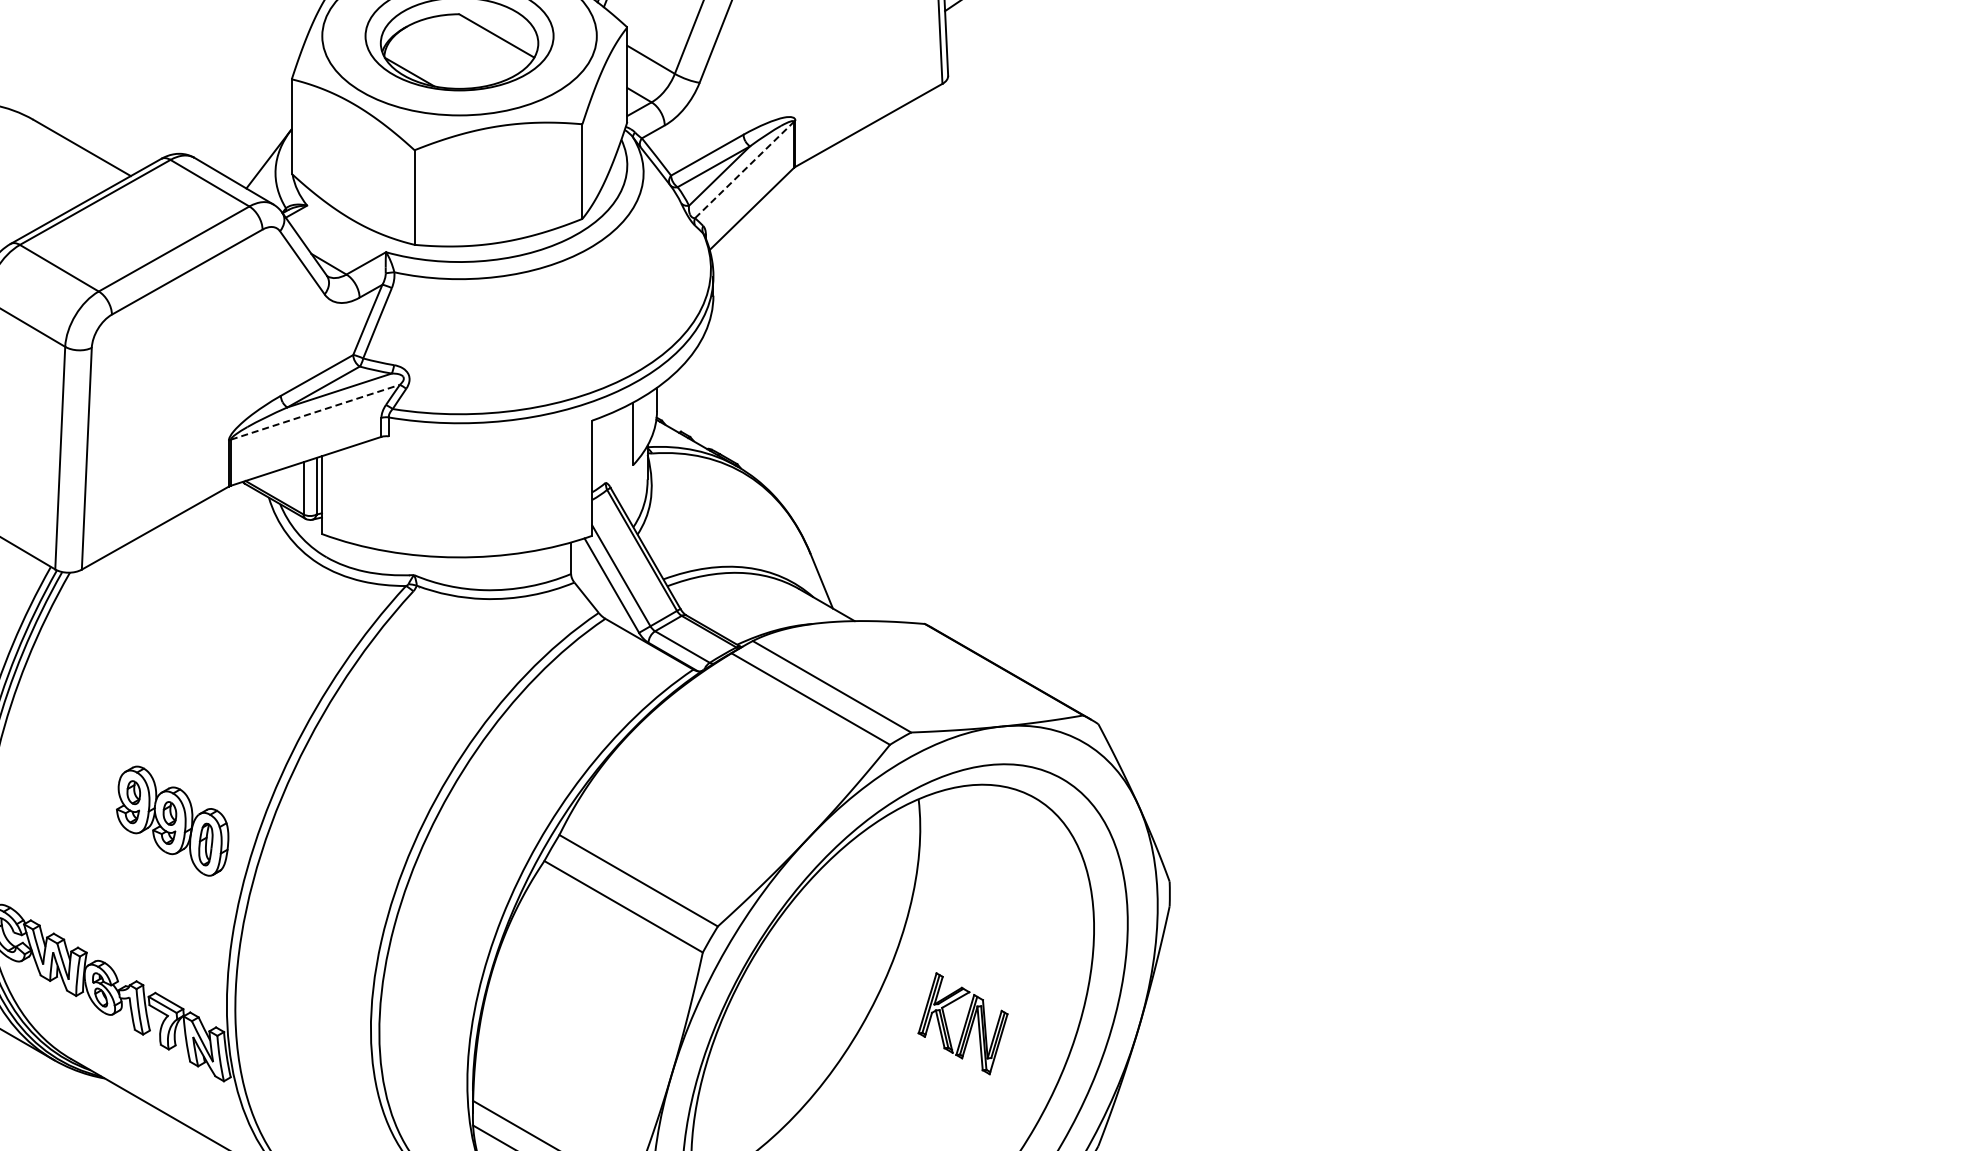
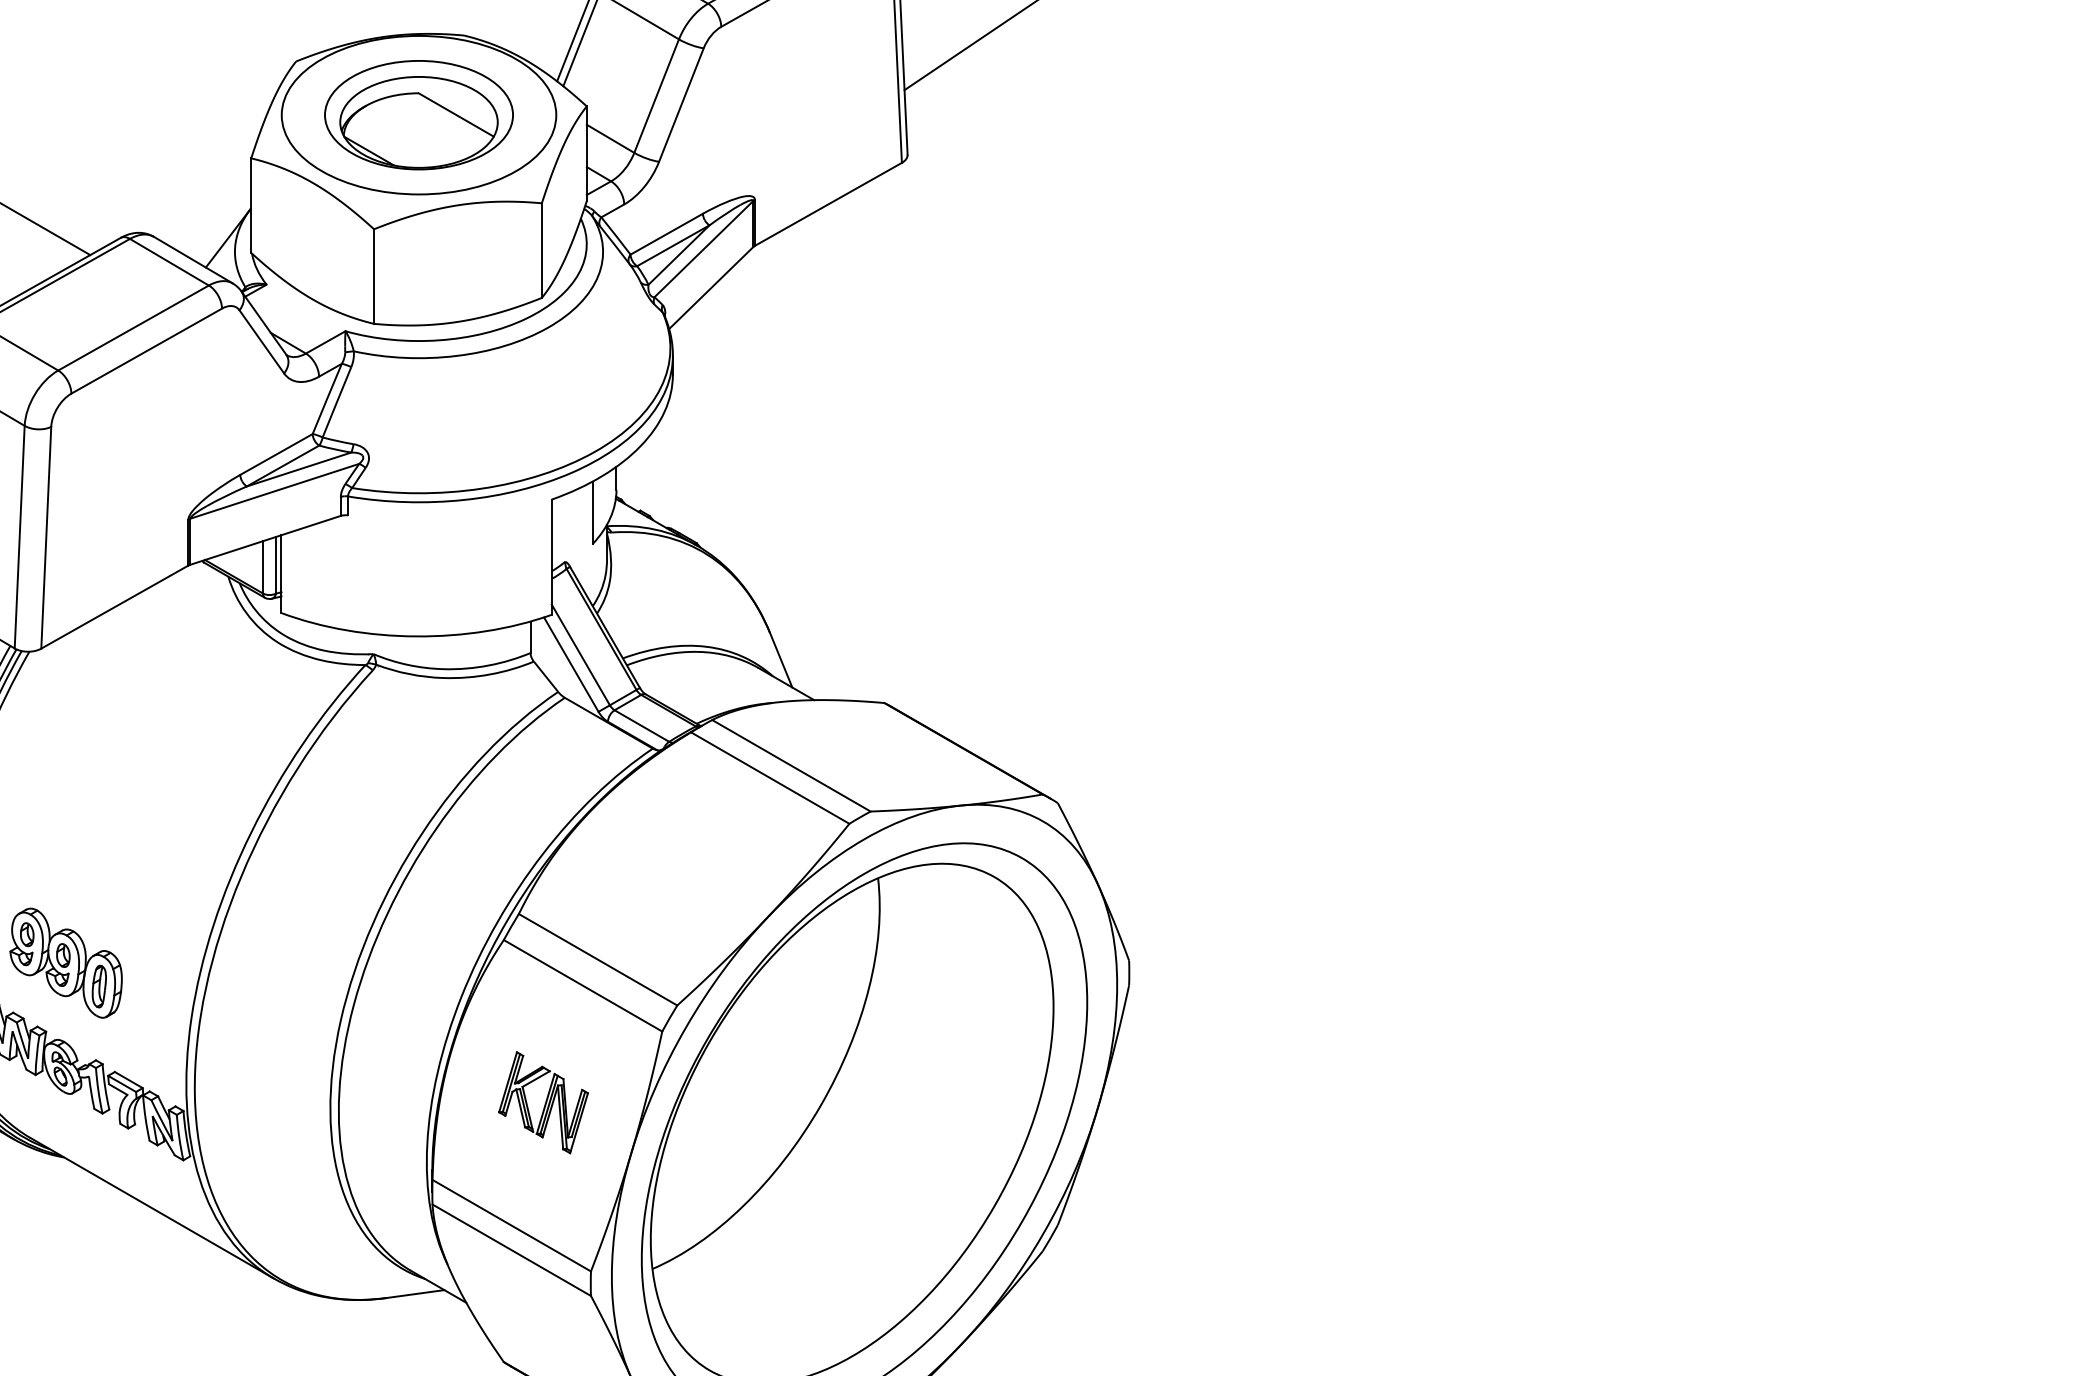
line: (745, 169) -> (704, 248), dashed -> solid
line: (315, 412) -> (274, 491), dashed -> solid
part: (172, 820) -> (65, 962), moved
part: (963, 1023) -> (543, 1102), moved

